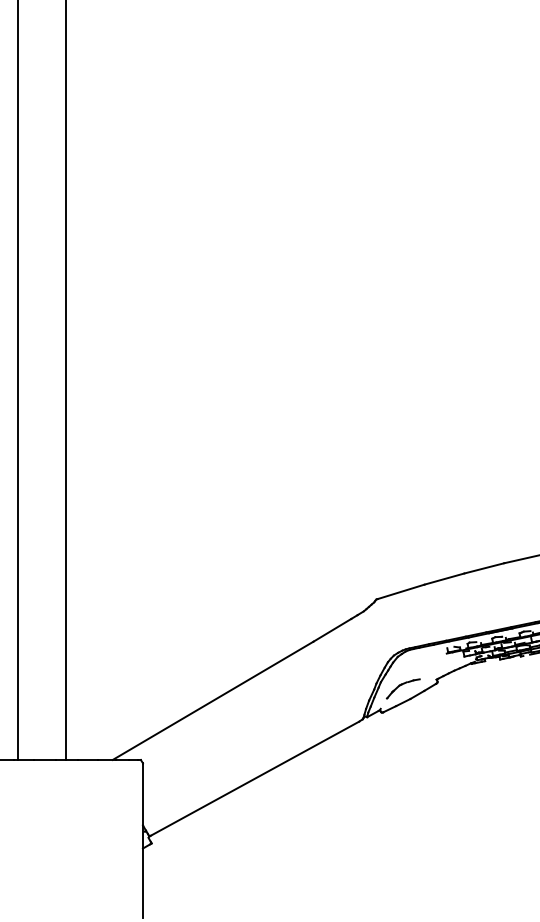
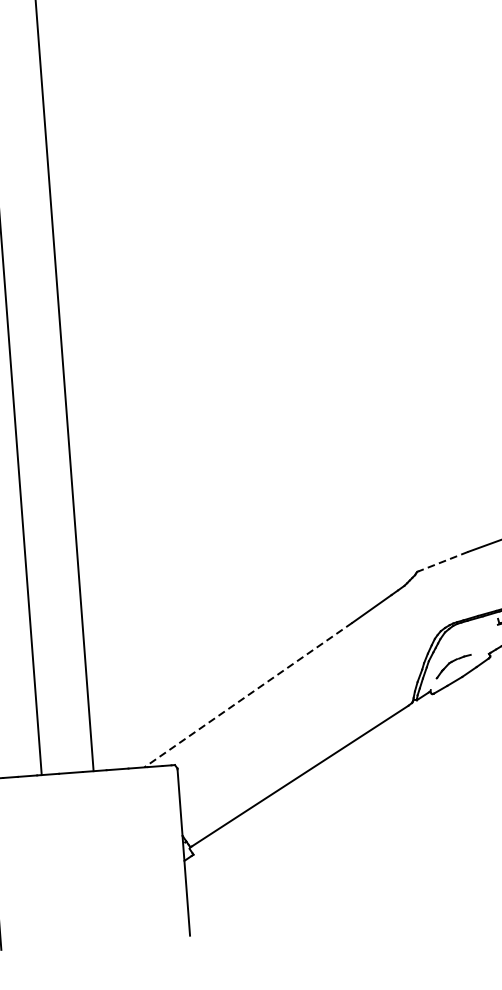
line: (401, 591) -> (443, 561), solid -> dashed
line: (213, 700) -> (248, 694), solid -> dashed

